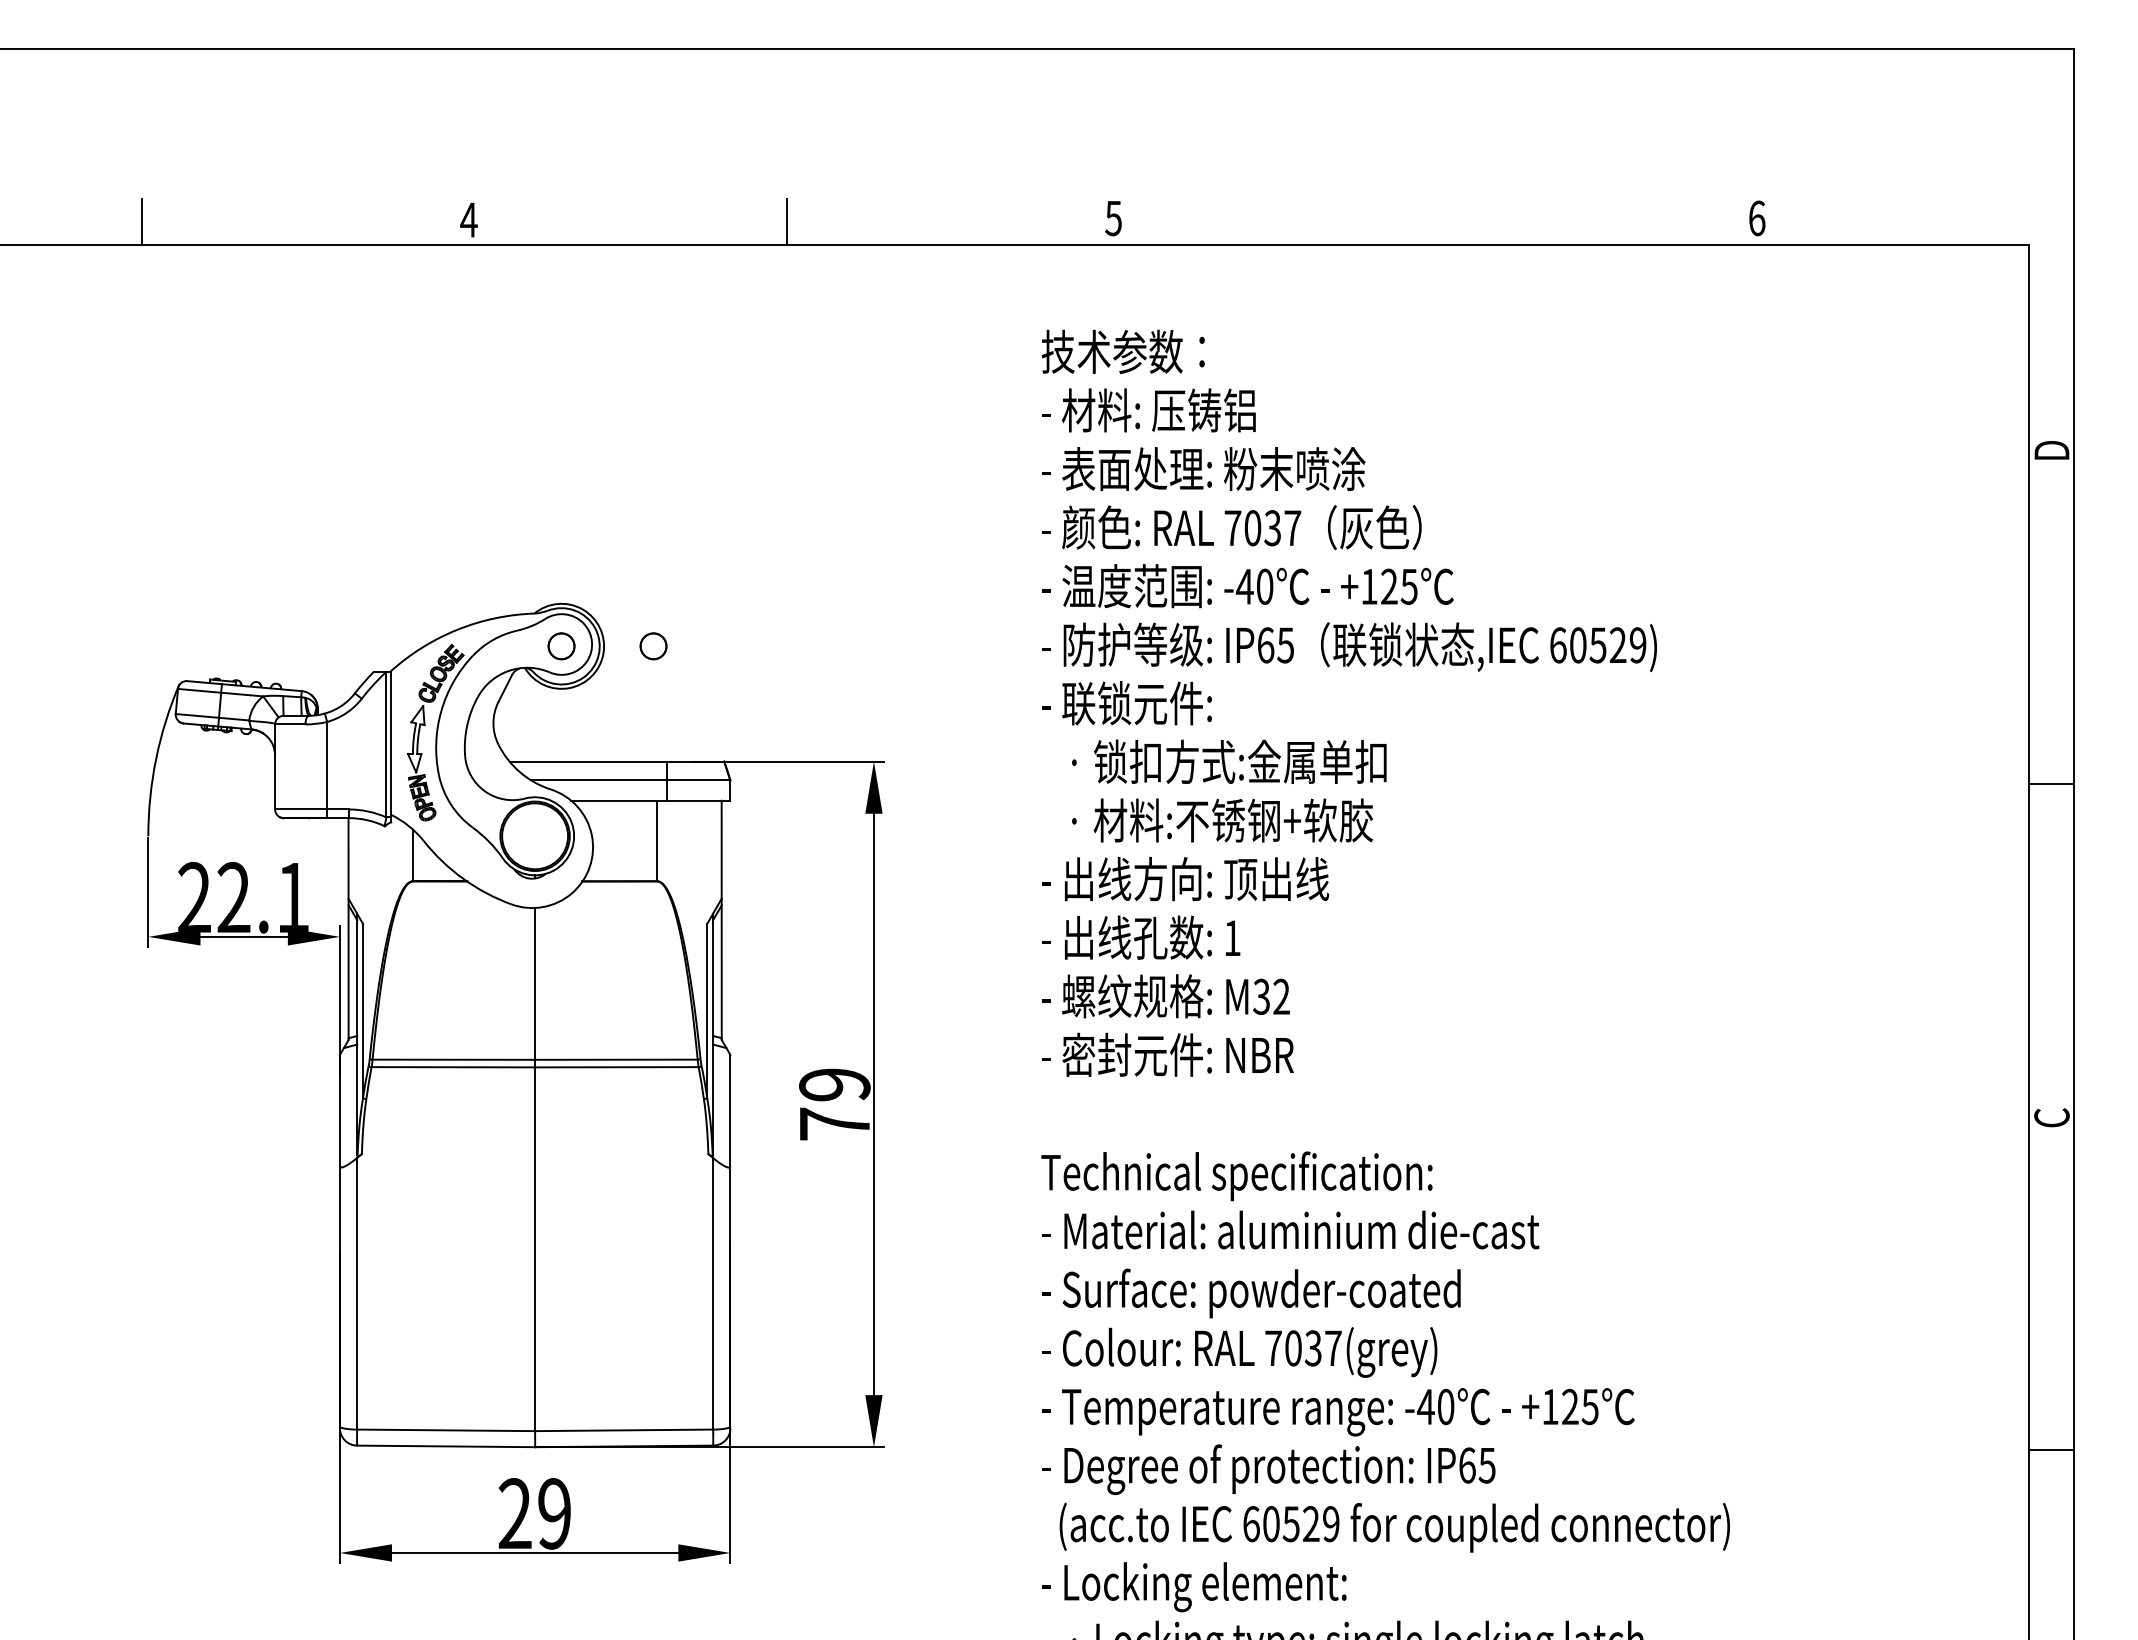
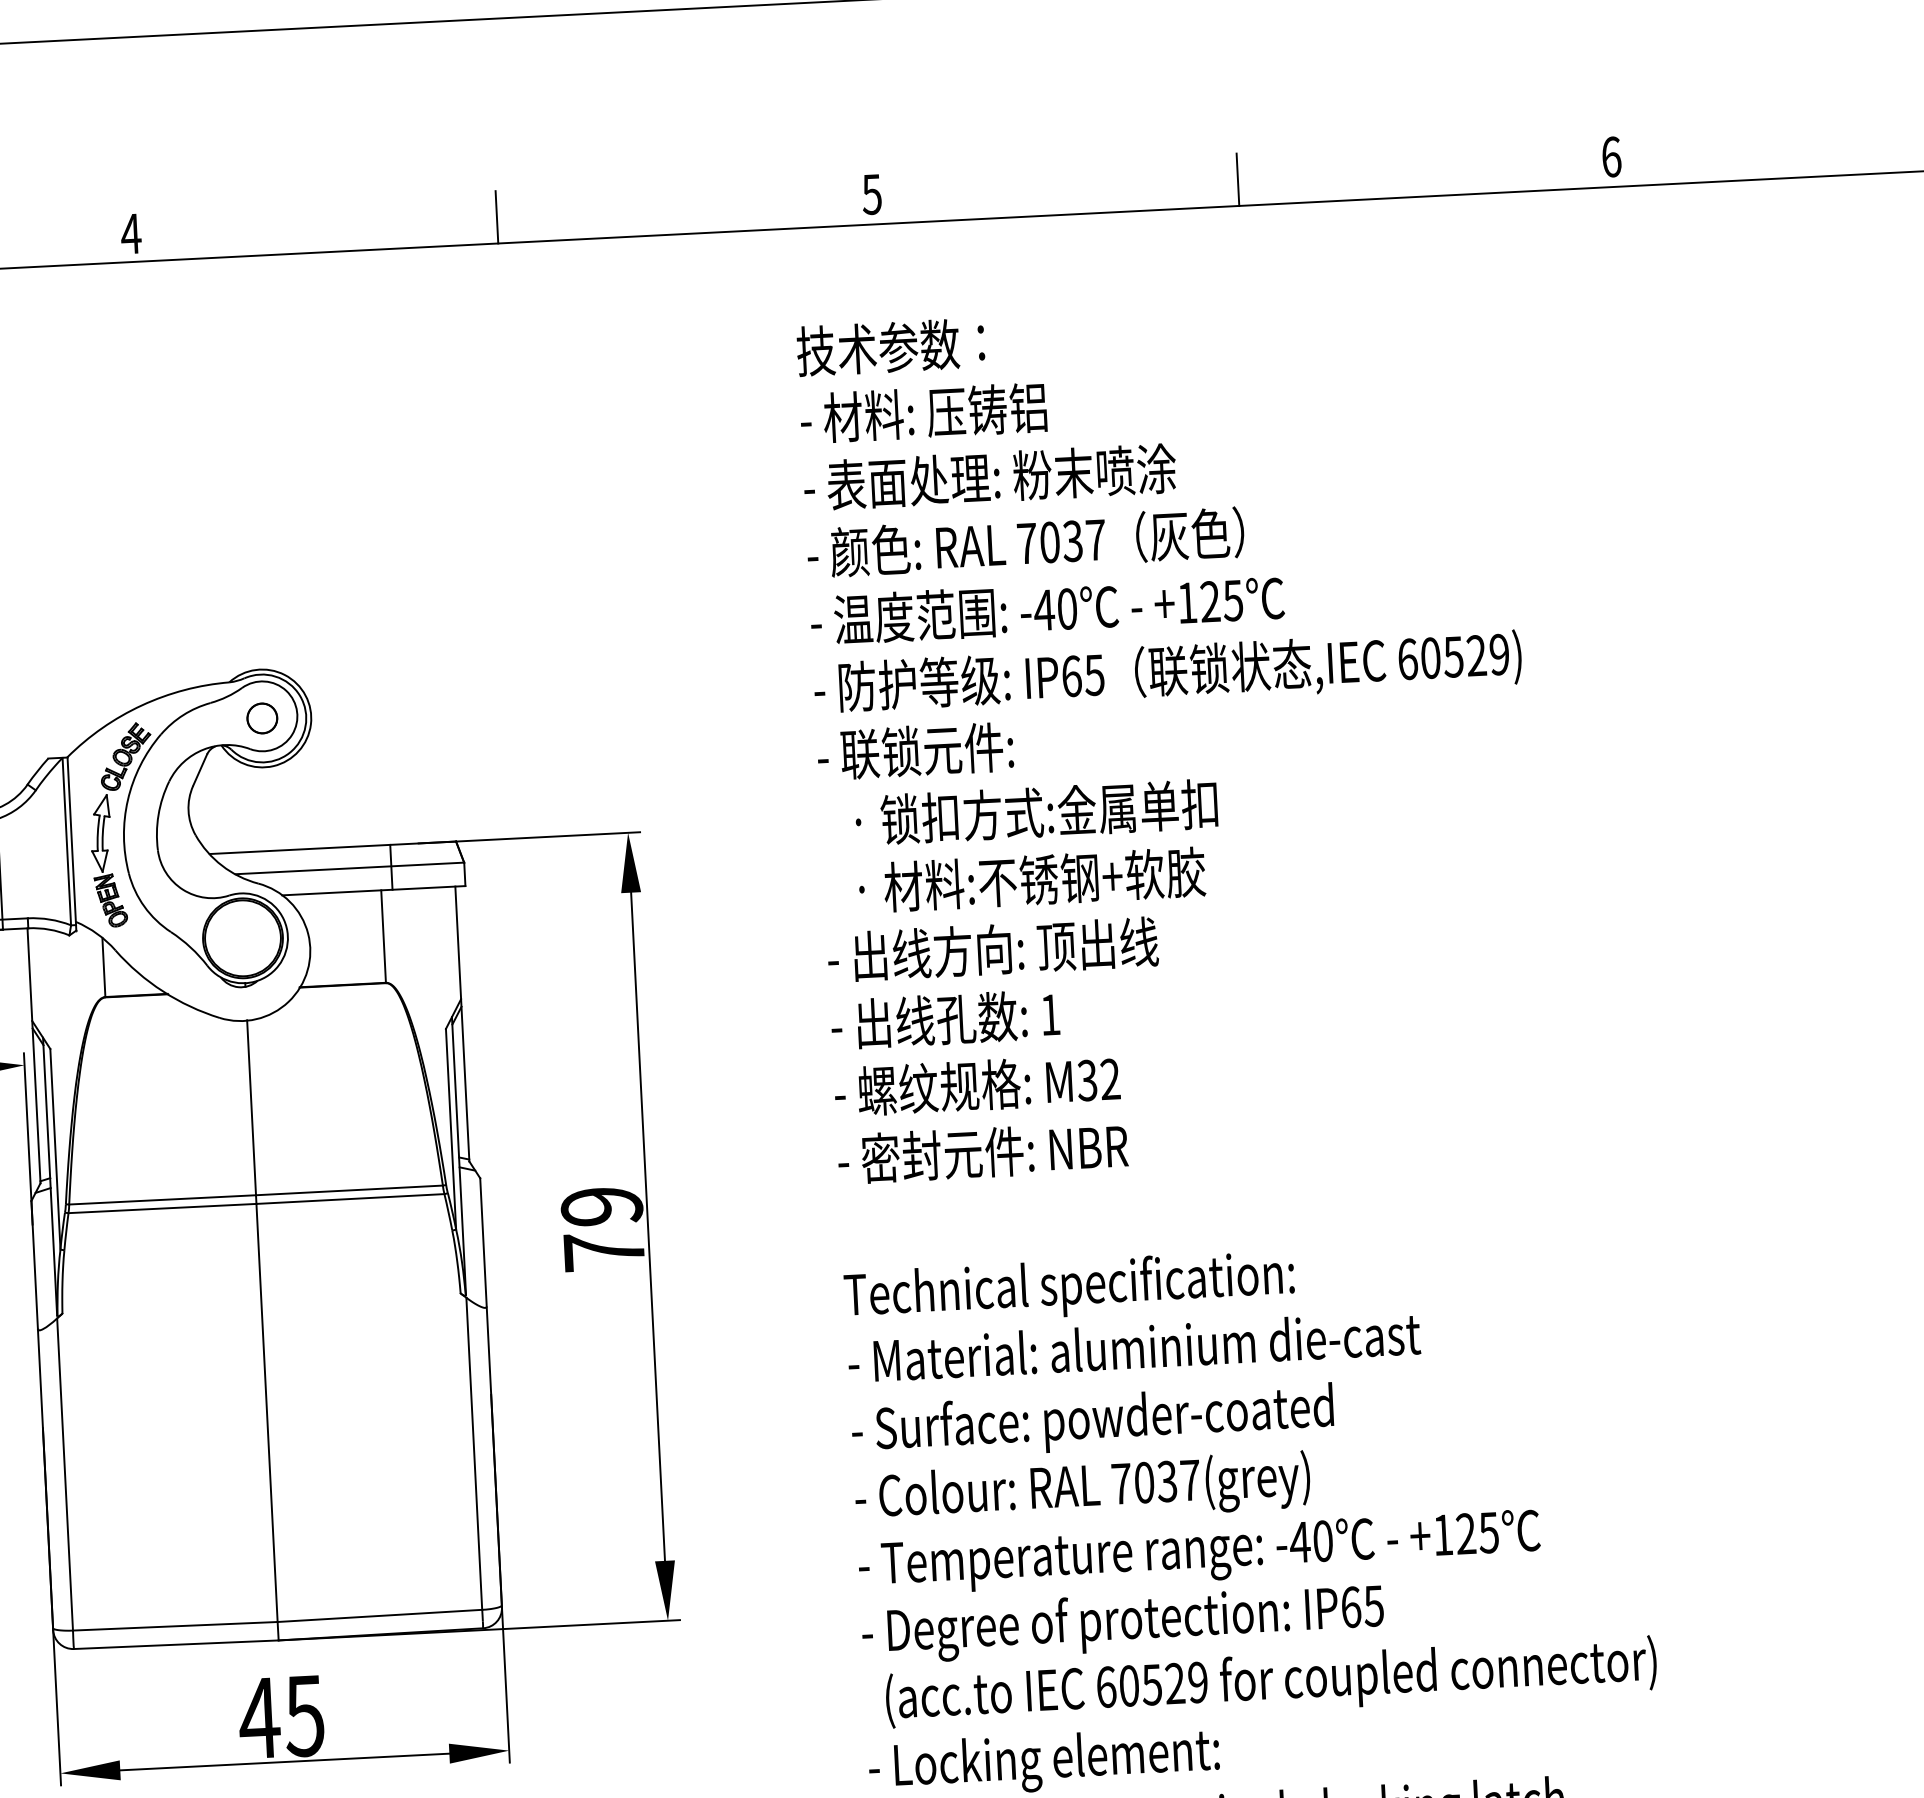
line: (1431, 221) -> (1237, 179), added
circle: (653, 646) -> (368, 713), removed
text: (533, 1513) -> (280, 1716), 29 -> 45

